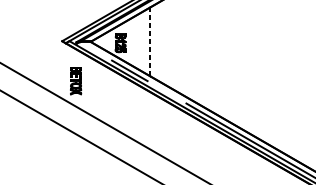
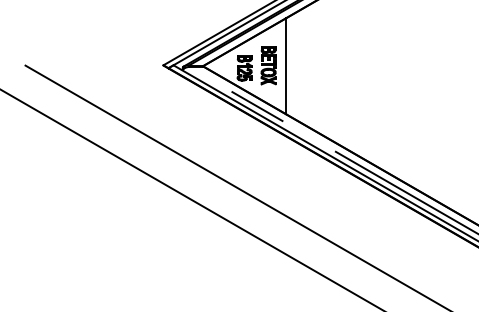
line: (150, 42) -> (286, 66), dashed -> solid
part: (75, 80) -> (268, 65), moved

